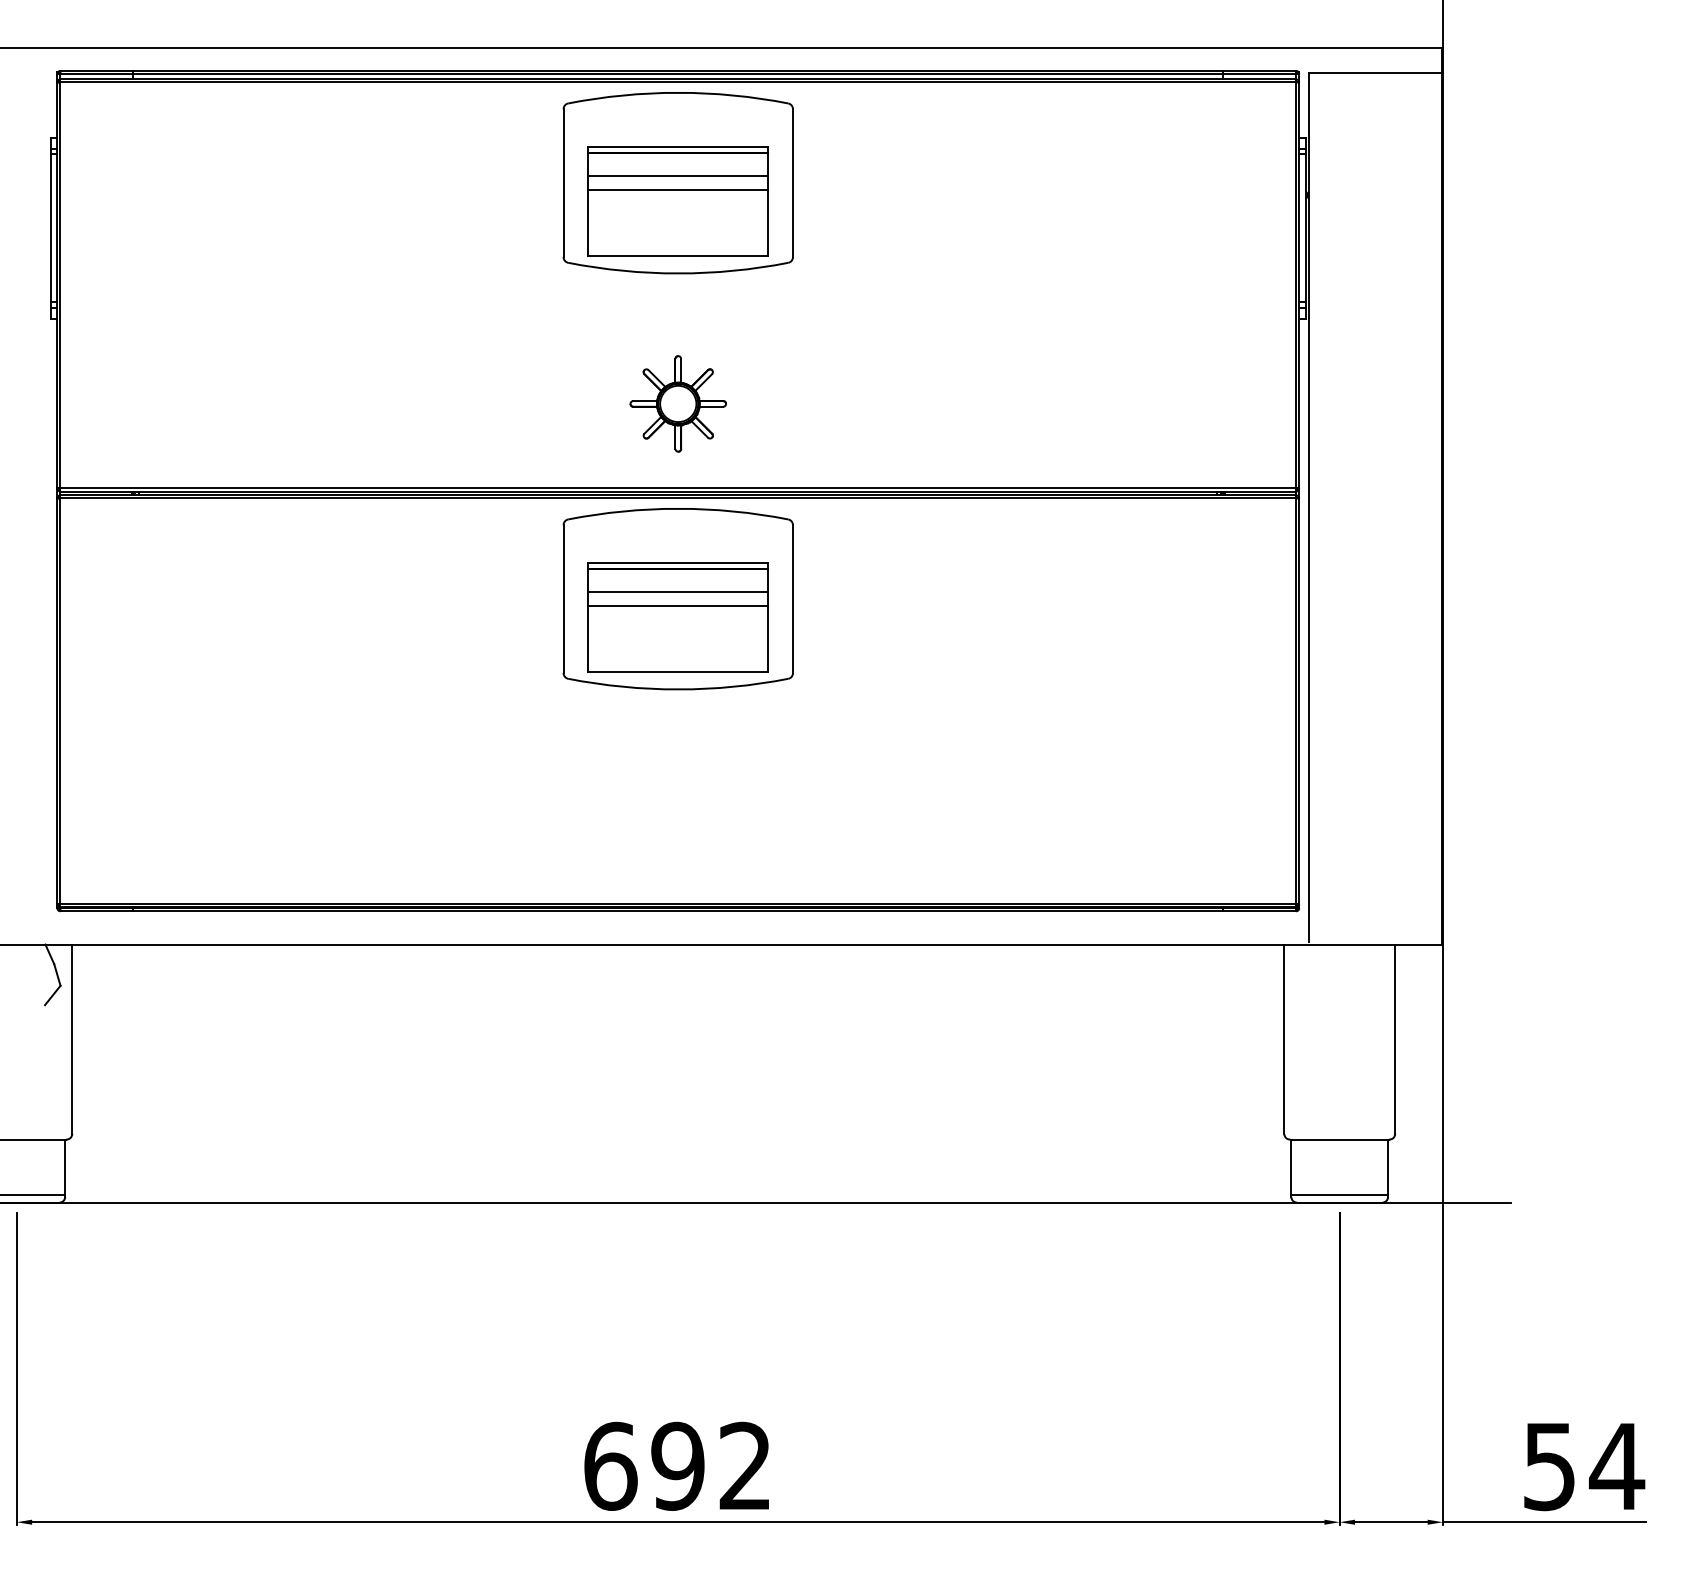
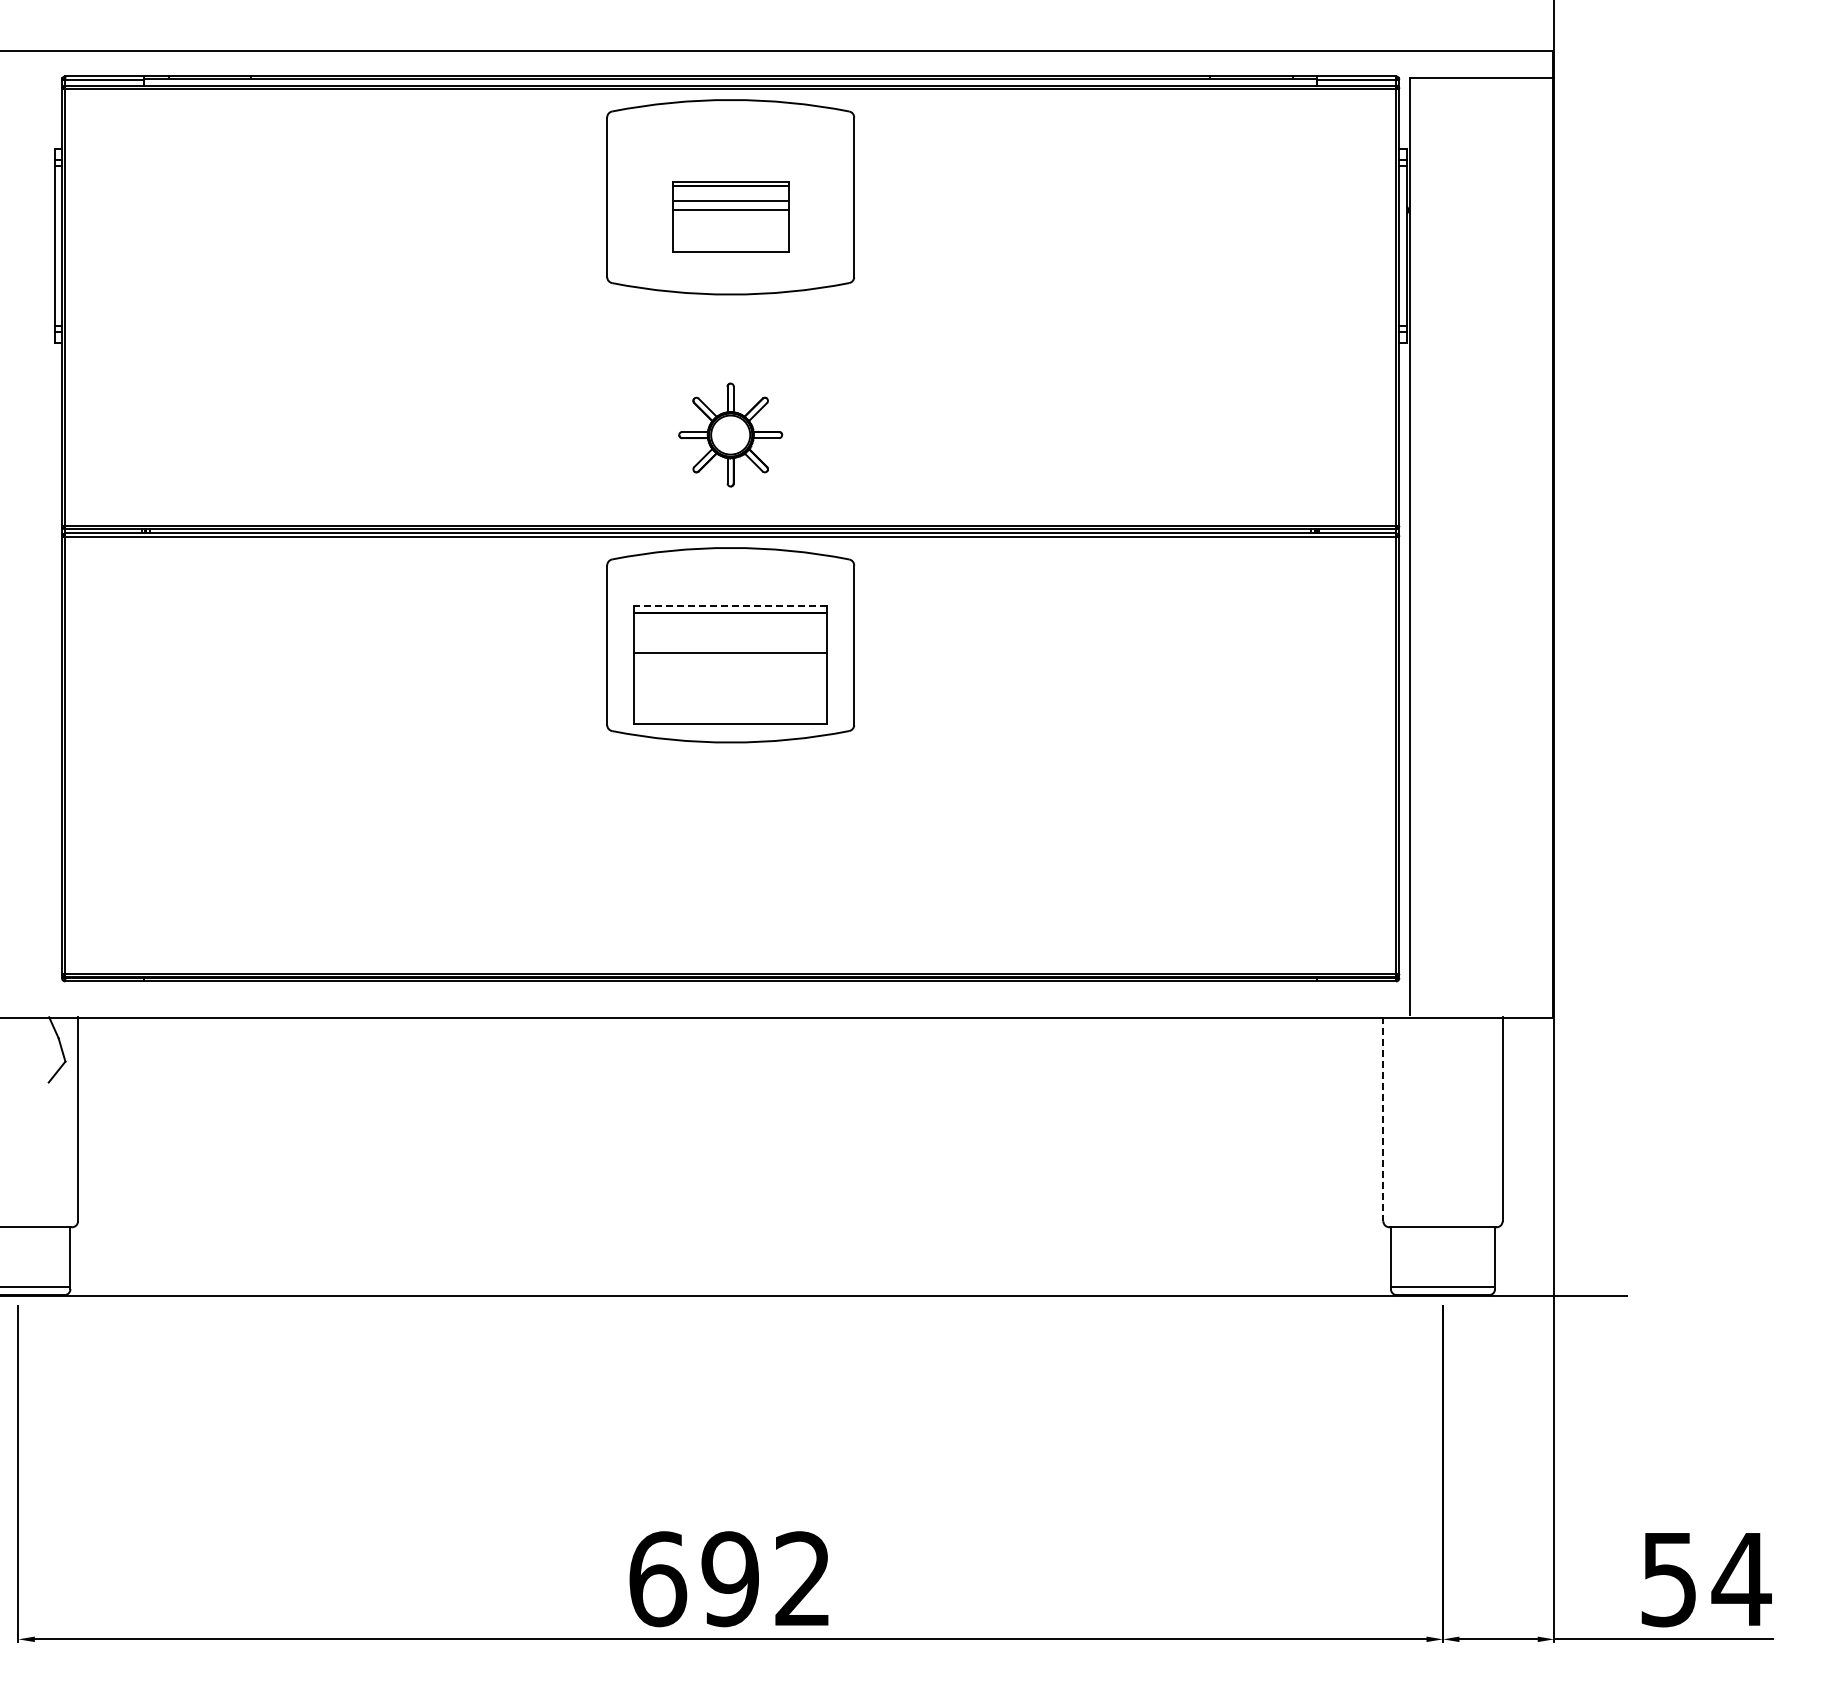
part: (678, 200) -> (730, 216), size x0.6
line: (678, 563) -> (730, 606), solid -> dashed
line: (678, 591) -> (730, 637), removed
line: (1284, 1039) -> (1383, 1119), solid -> dashed

